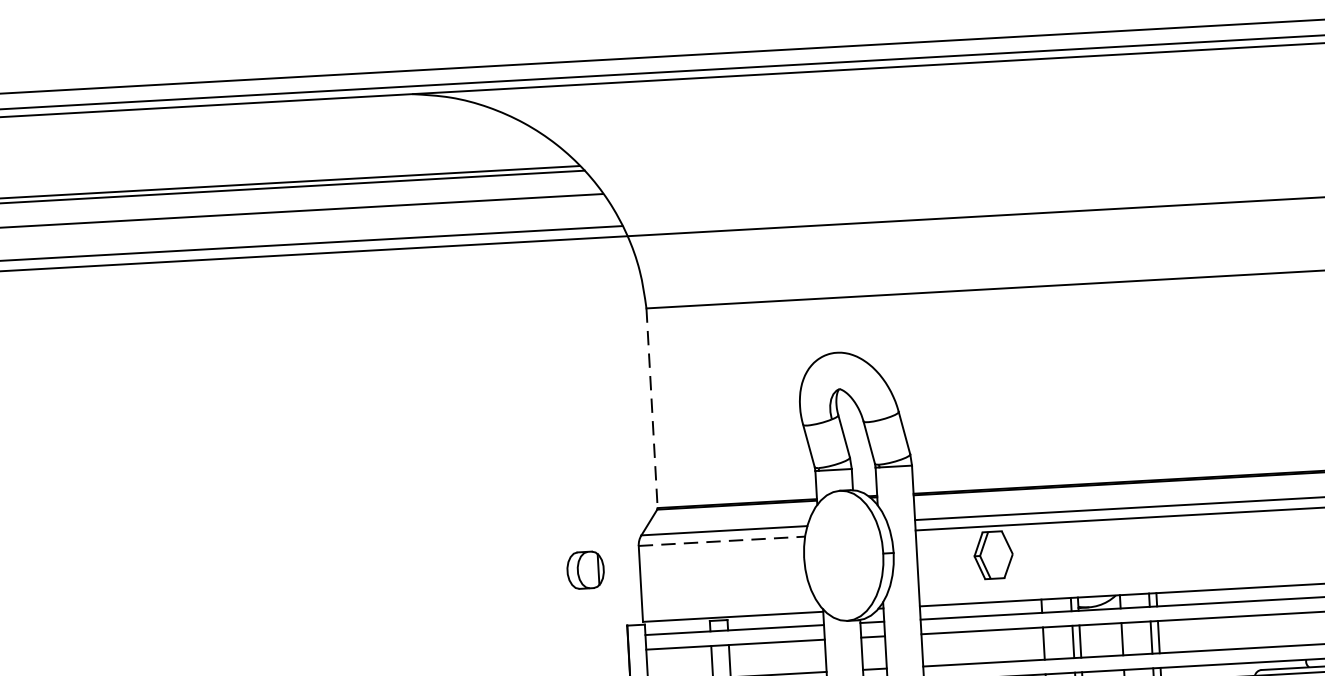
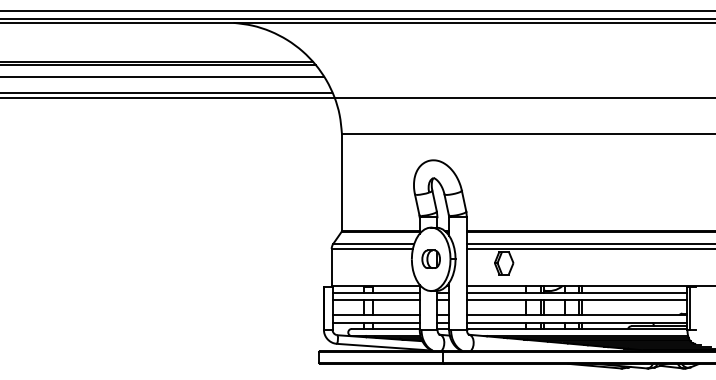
line: (651, 408) -> (341, 182), dashed -> solid
line: (722, 540) -> (372, 248), dashed -> solid
part: (584, 568) -> (430, 258), moved

